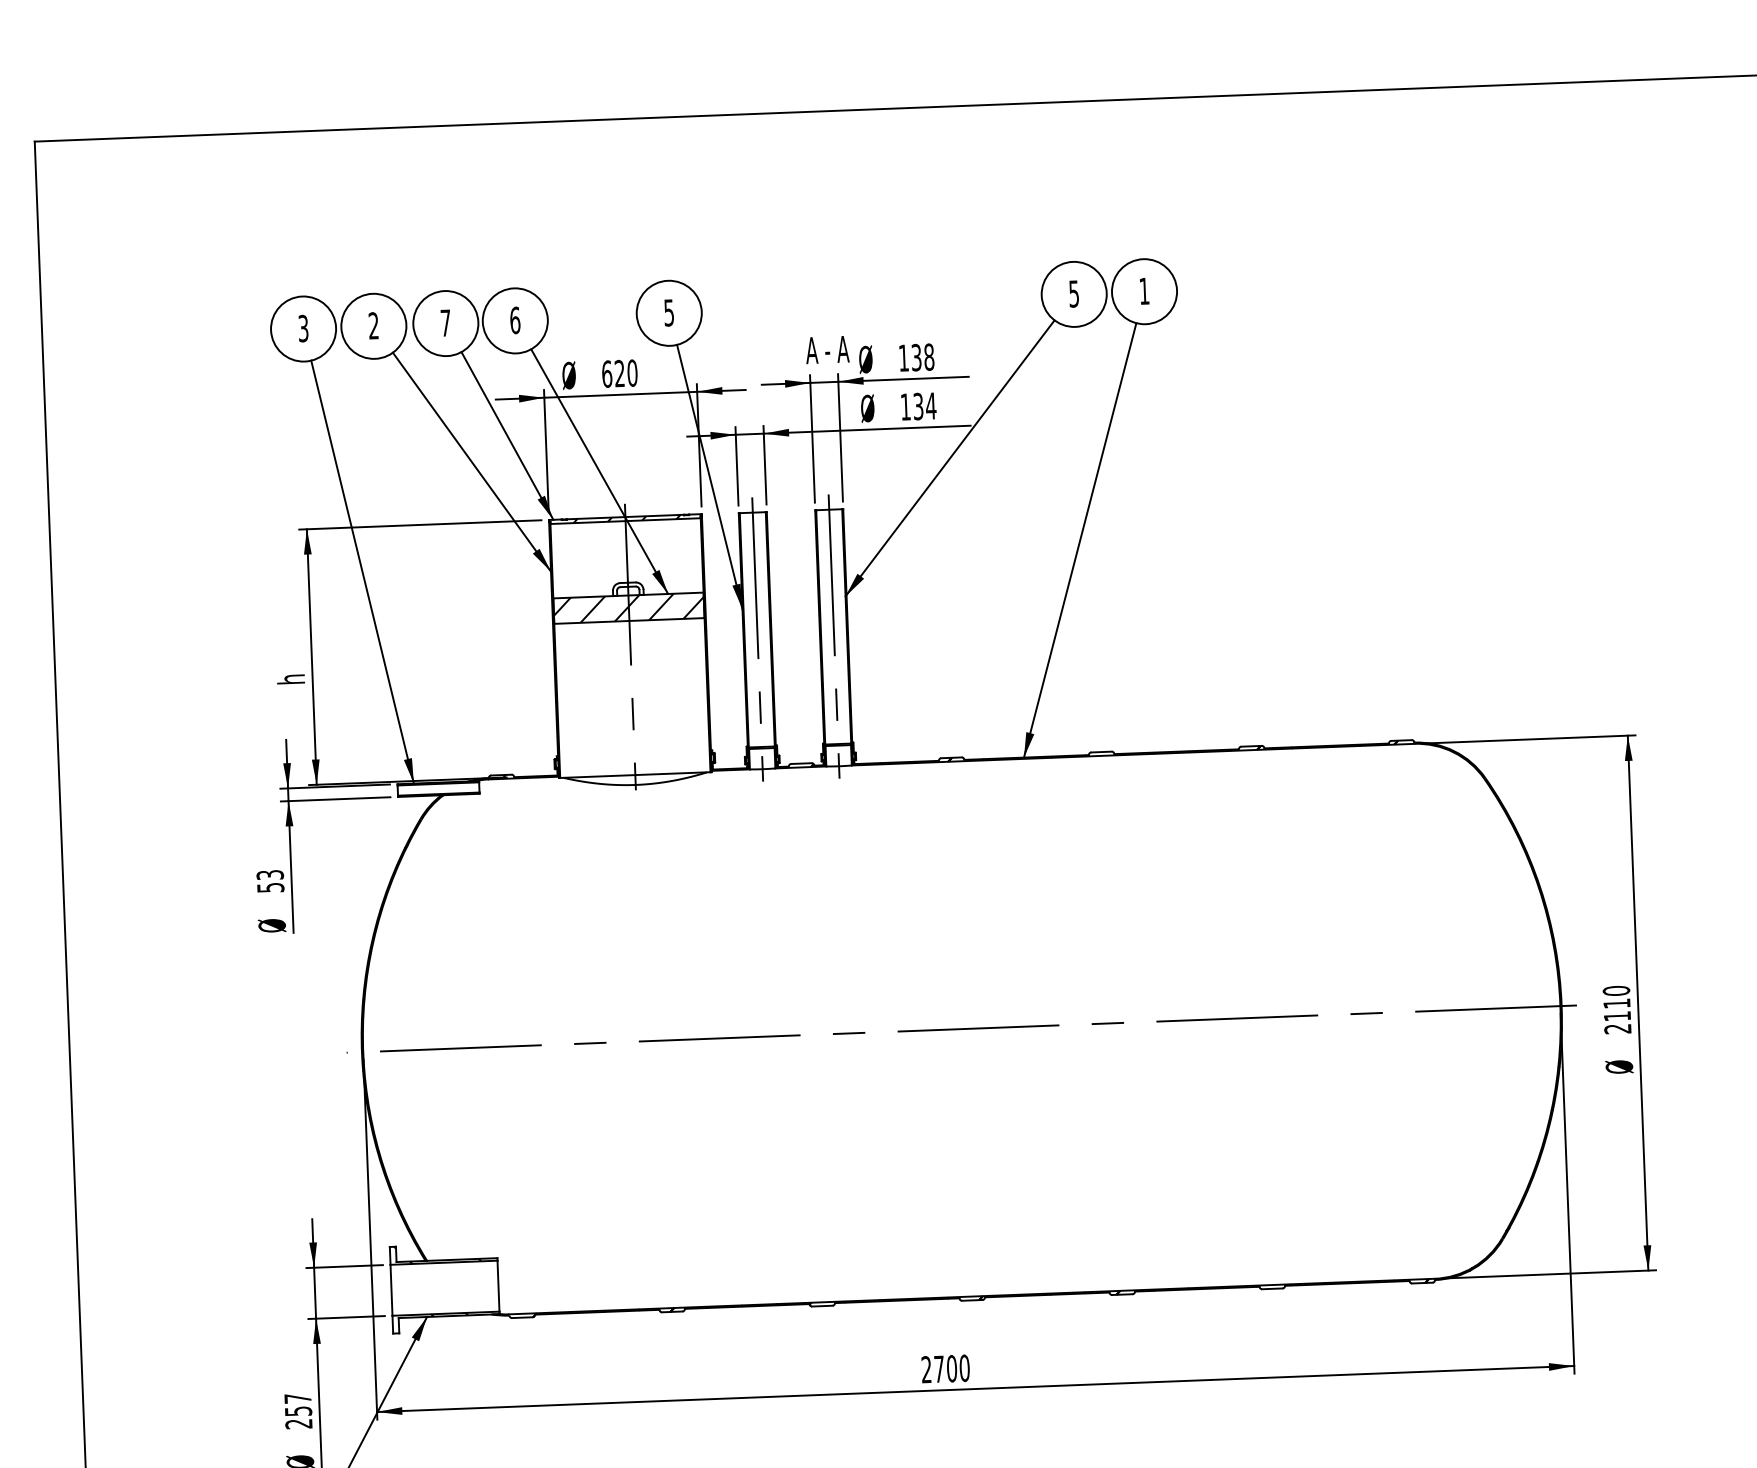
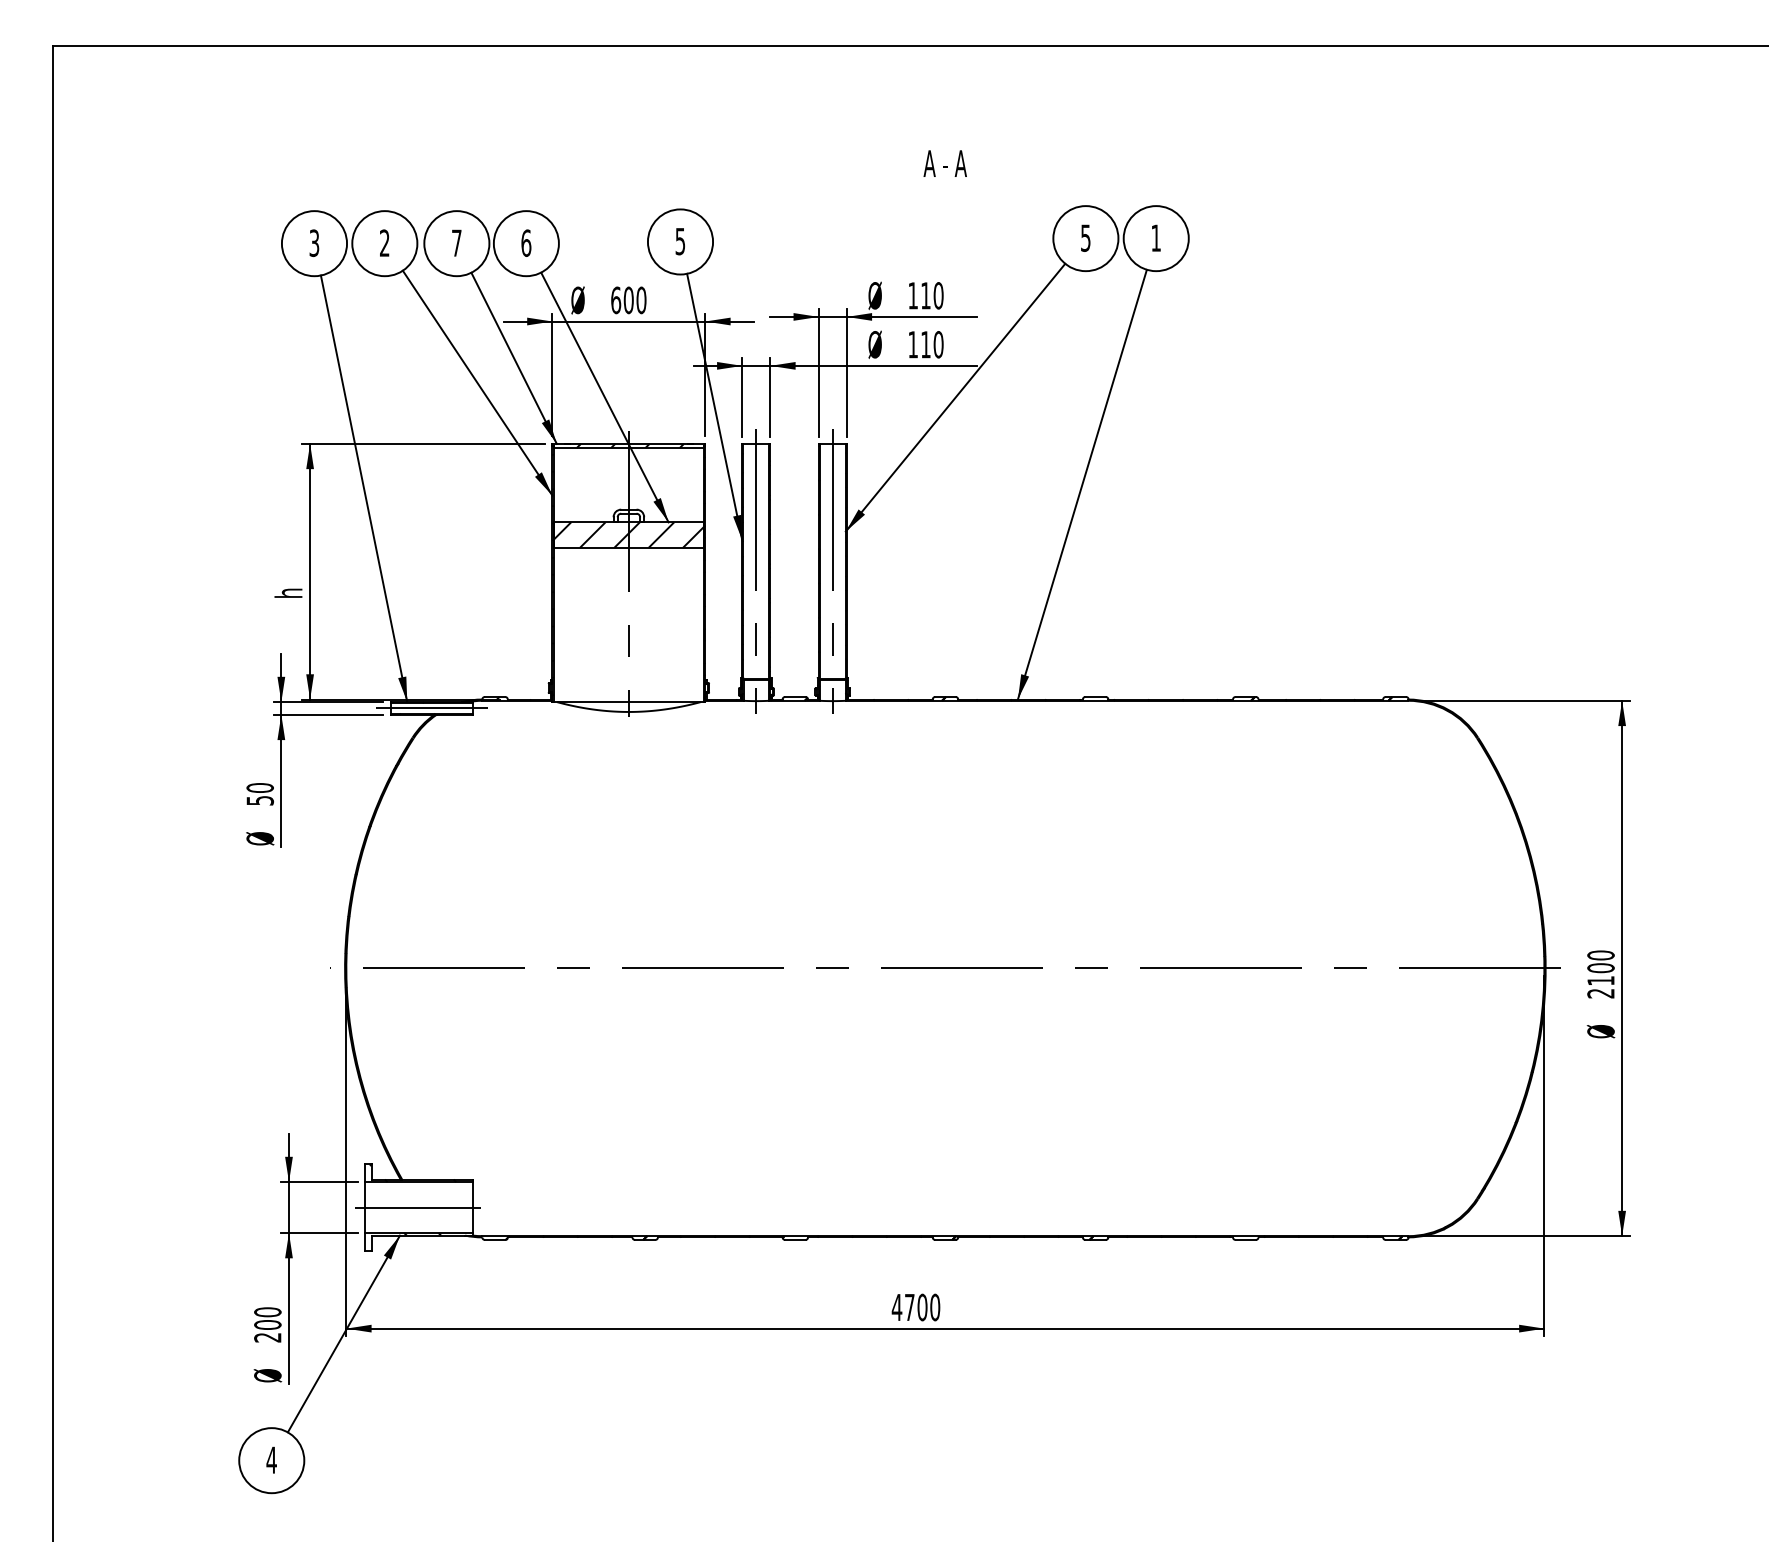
text: (826, 349) -> (944, 163), moved
text: (923, 357) -> (932, 295), 138 -> 110
text: (619, 373) -> (628, 300), 620 -> 600
text: (925, 406) -> (932, 344), 134 -> 110
line: (438, 789) -> (431, 708), added
text: (269, 874) -> (259, 787), 53 -> 50
text: (1616, 1003) -> (1600, 968), 2110 -> 2100
line: (443, 1288) -> (417, 1207), added
text: (925, 1368) -> (896, 1306), 2700 -> 4700
text: (297, 1404) -> (267, 1318), 257 -> 200

